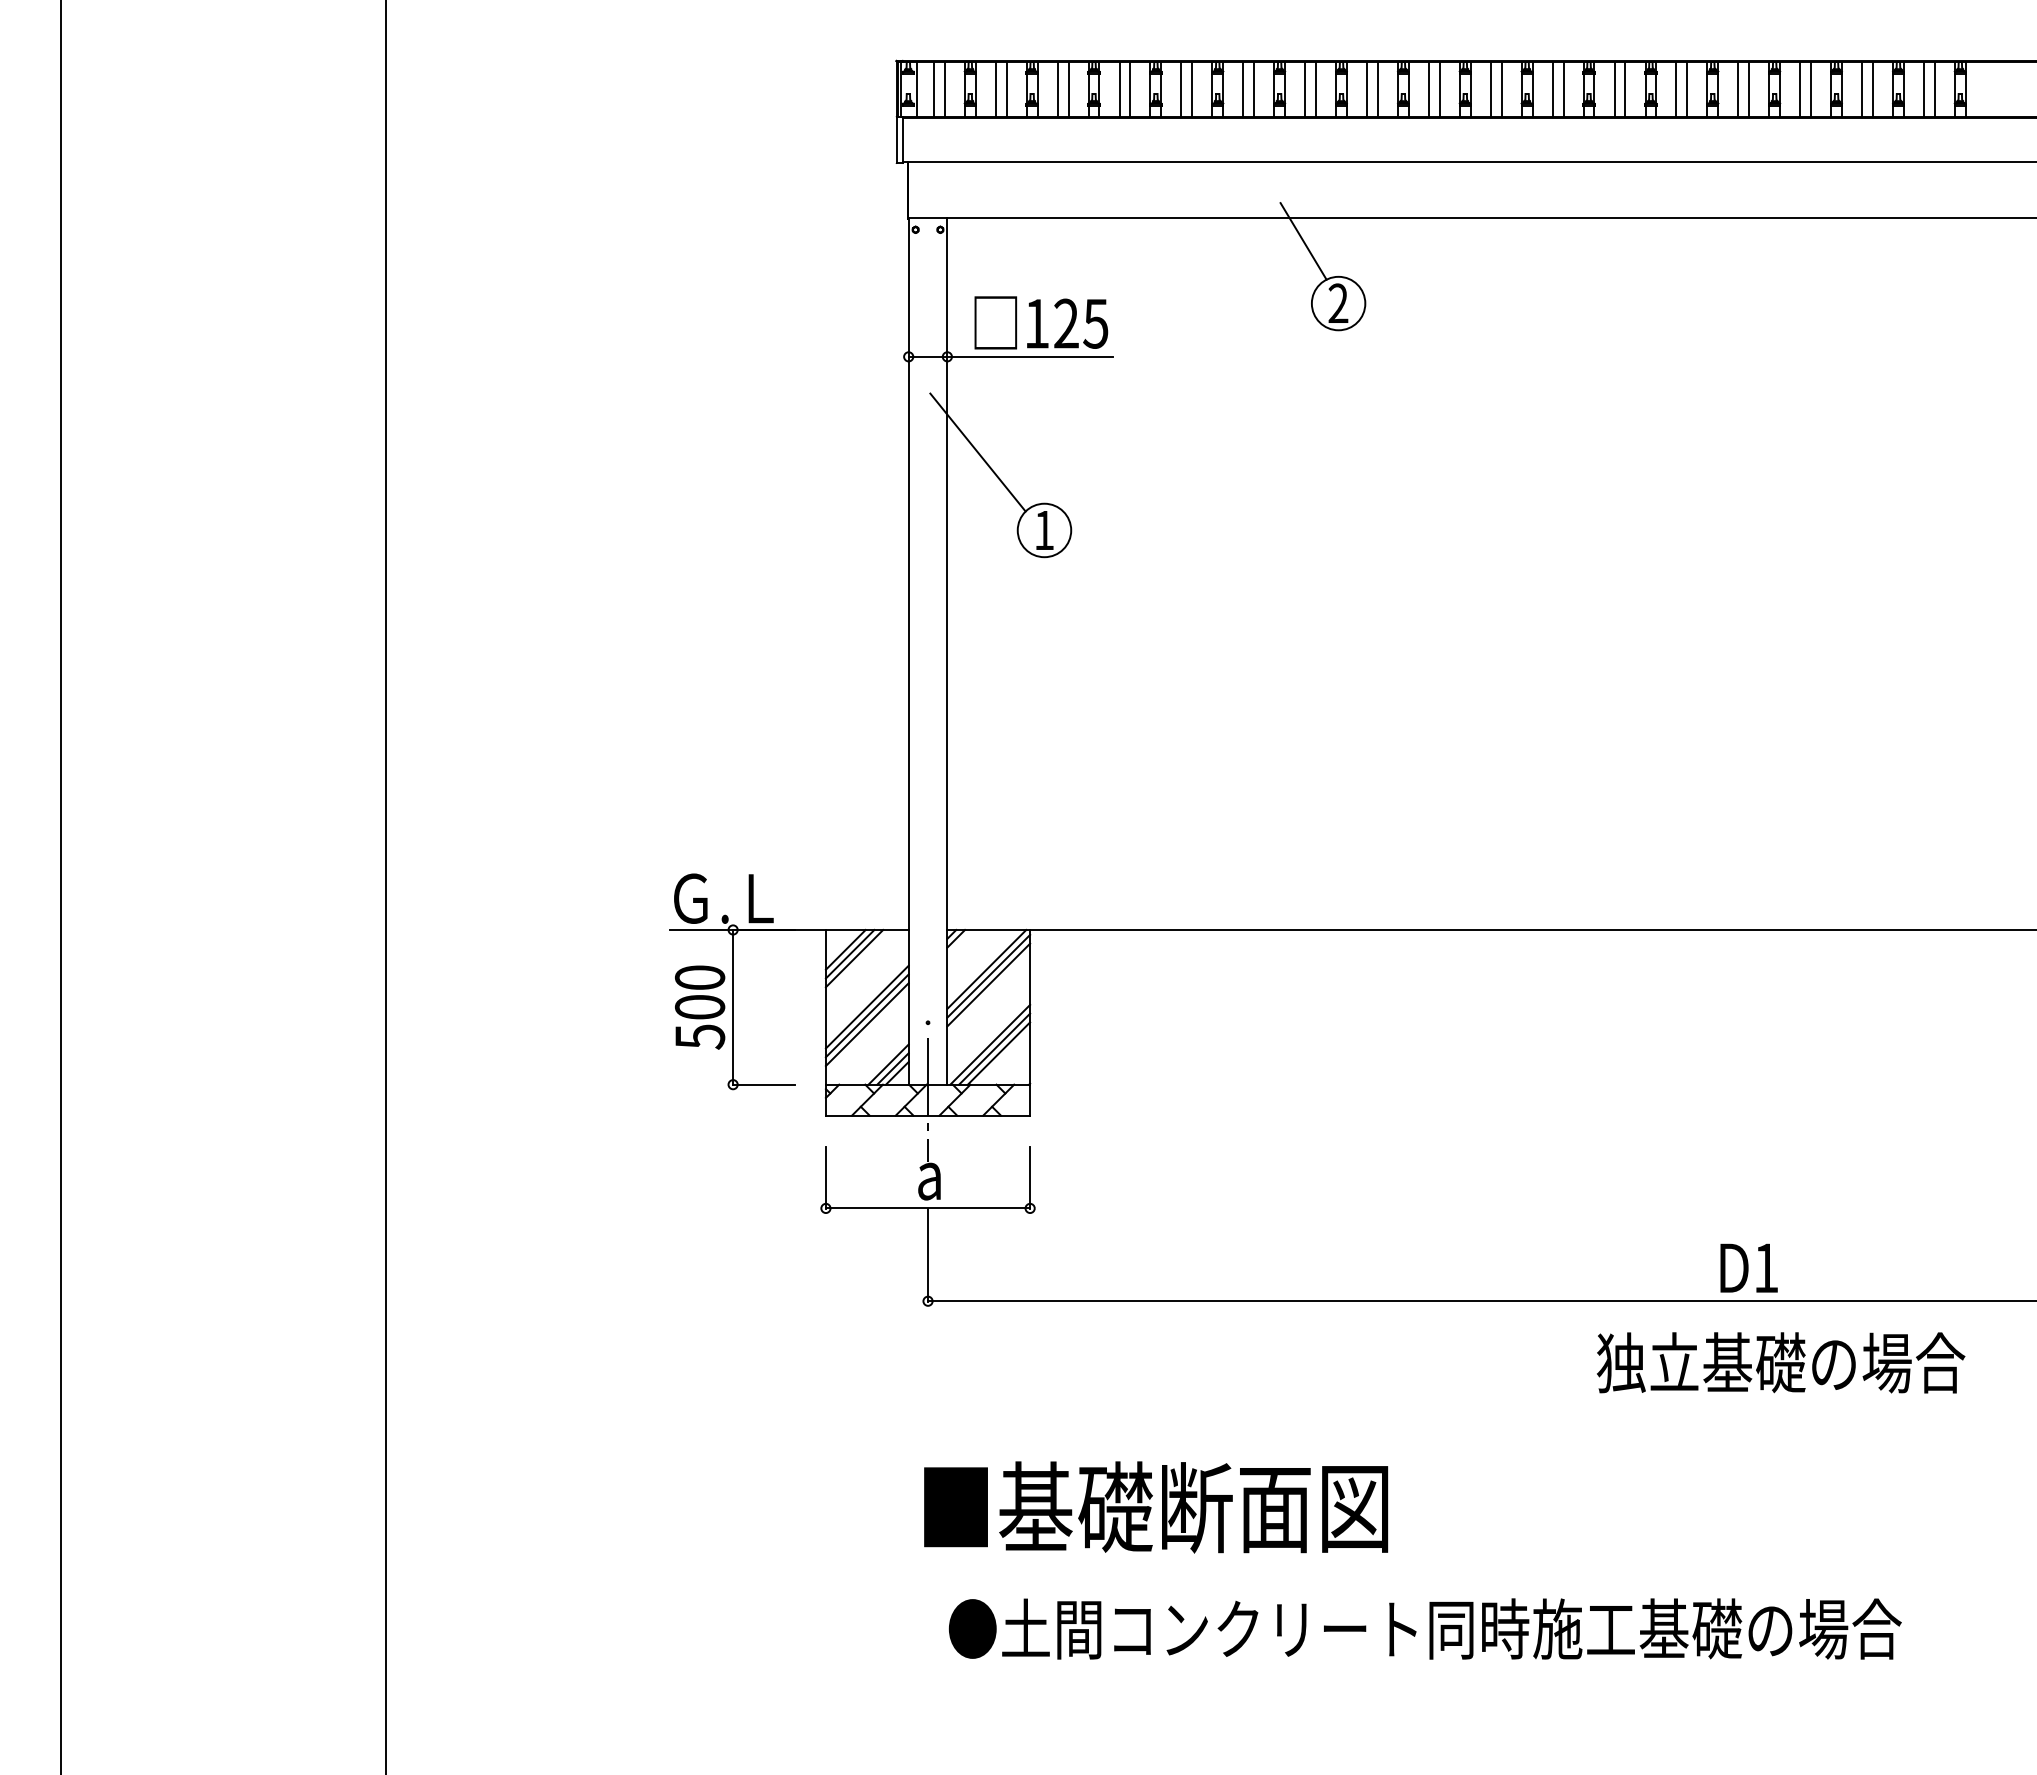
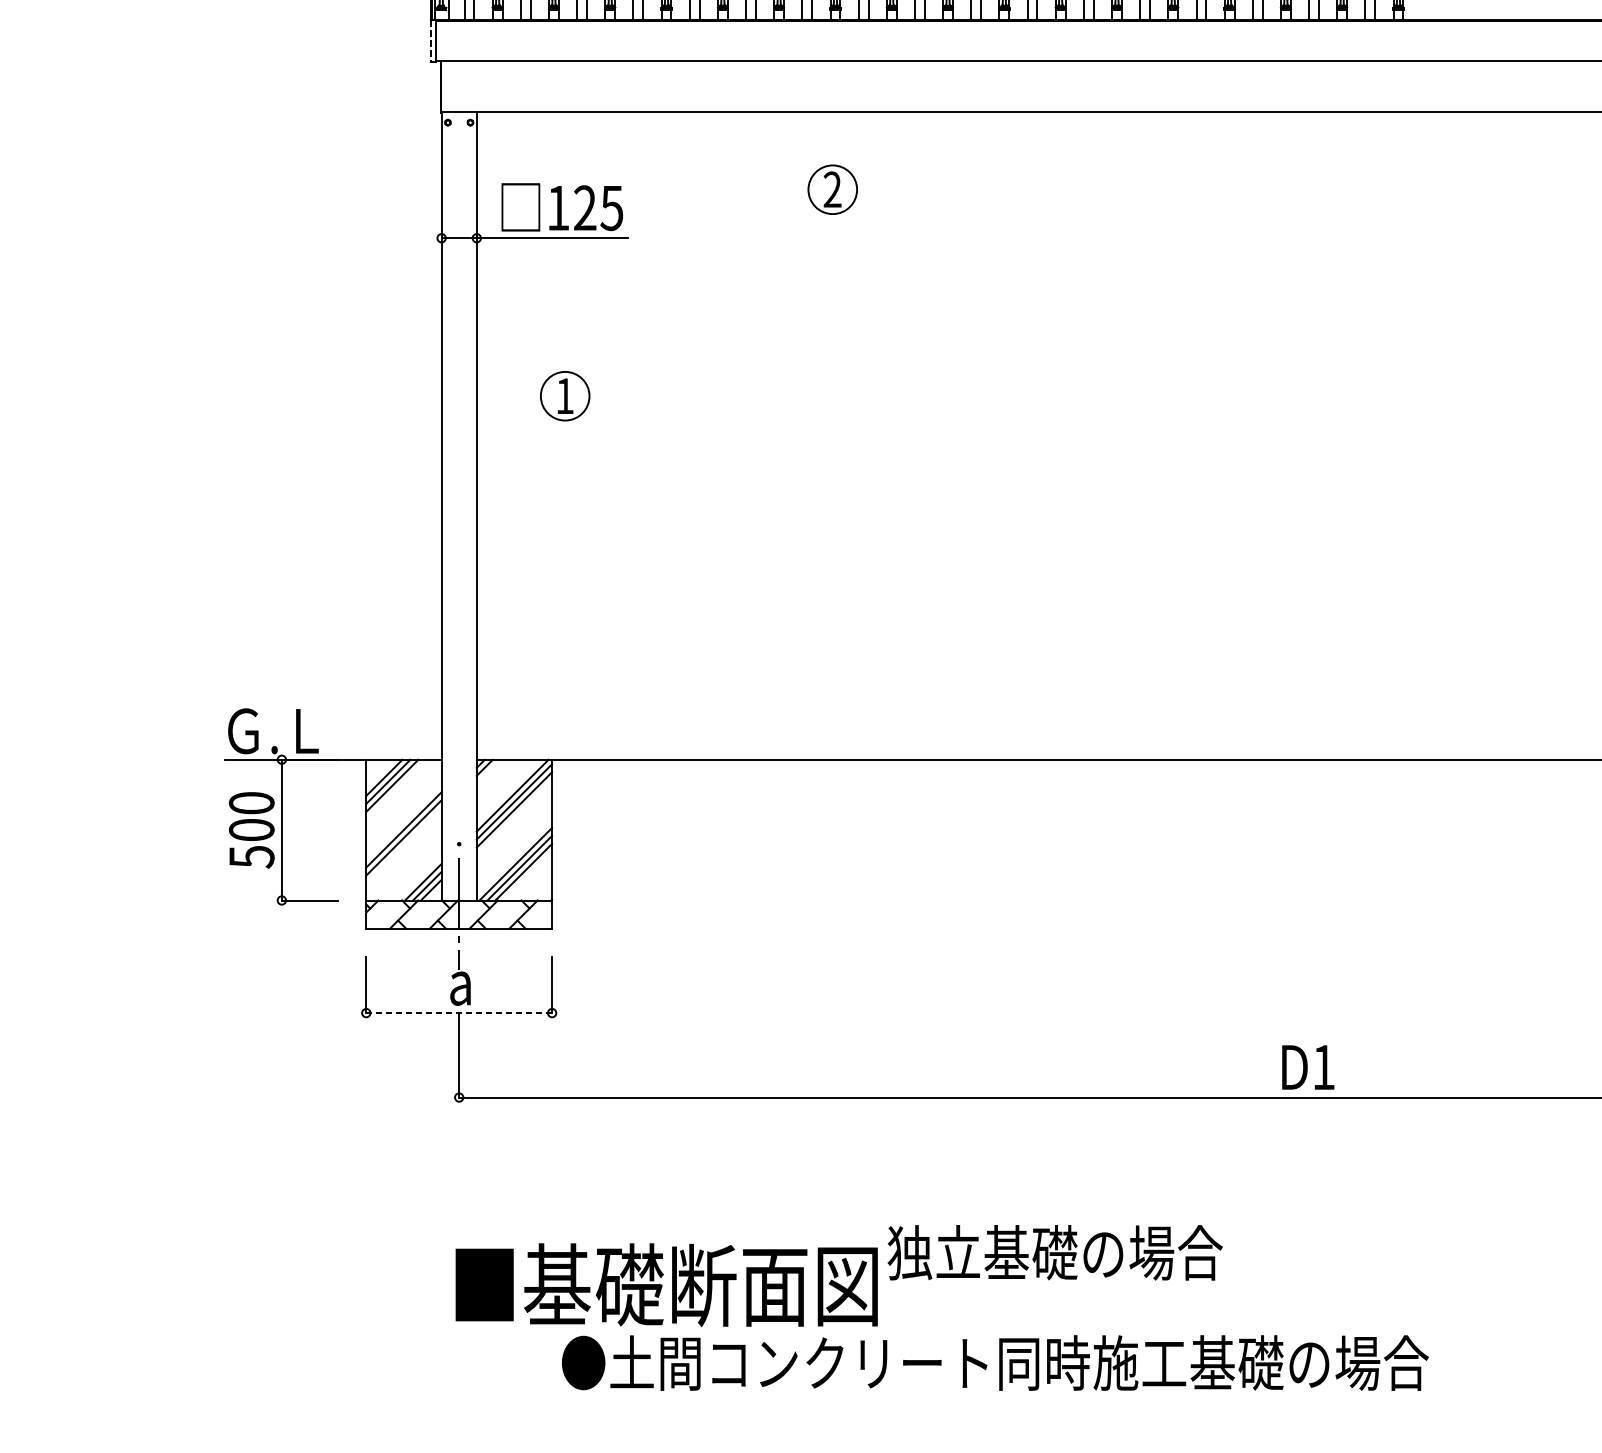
line: (896, 140) -> (430, 41), solid -> dashed
line: (1303, 241) -> (800, 133), removed
line: (977, 452) -> (504, 325), removed
line: (866, 1024) -> (403, 845), removed
line: (927, 1208) -> (458, 1013), solid -> dashed
text: (1748, 1267) -> (1307, 1066), moved
text: (1781, 1362) -> (1055, 1252), moved
text: (1425, 1628) -> (995, 1362), moved

